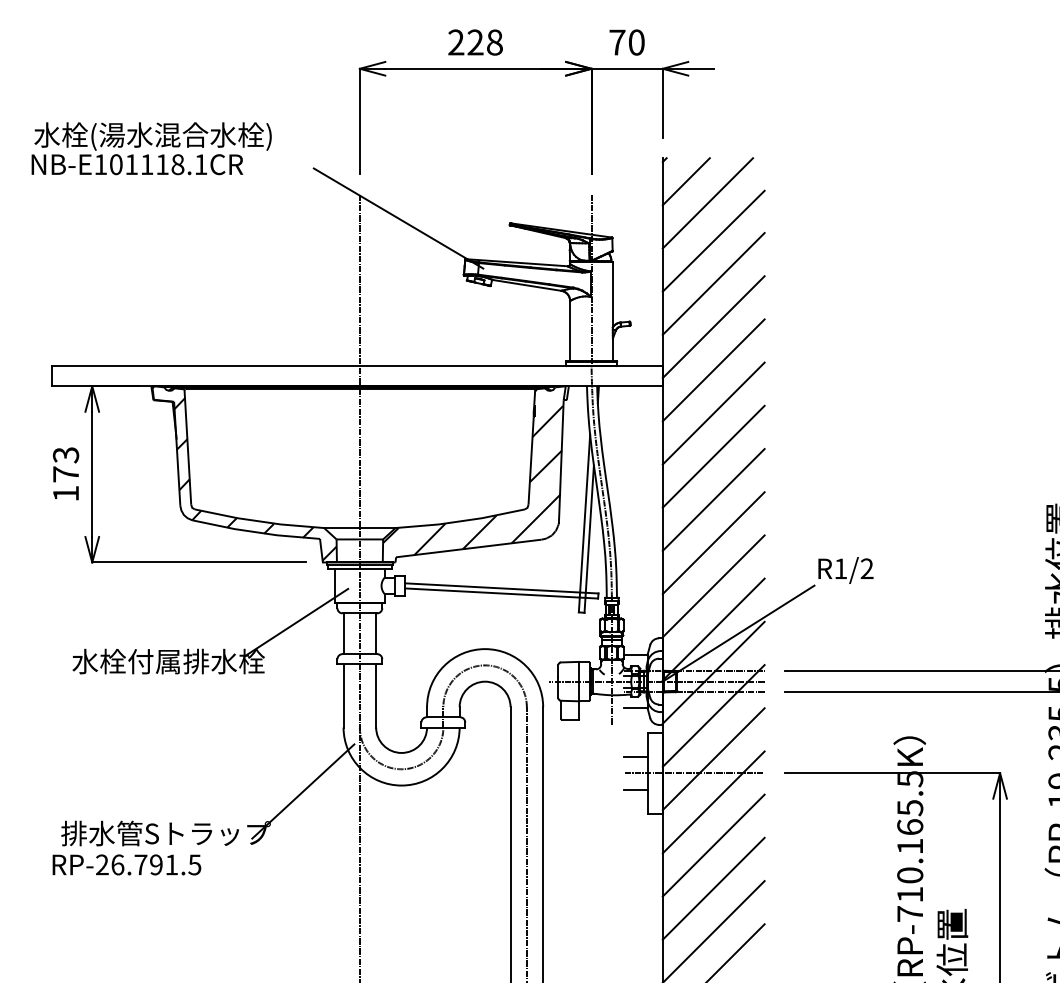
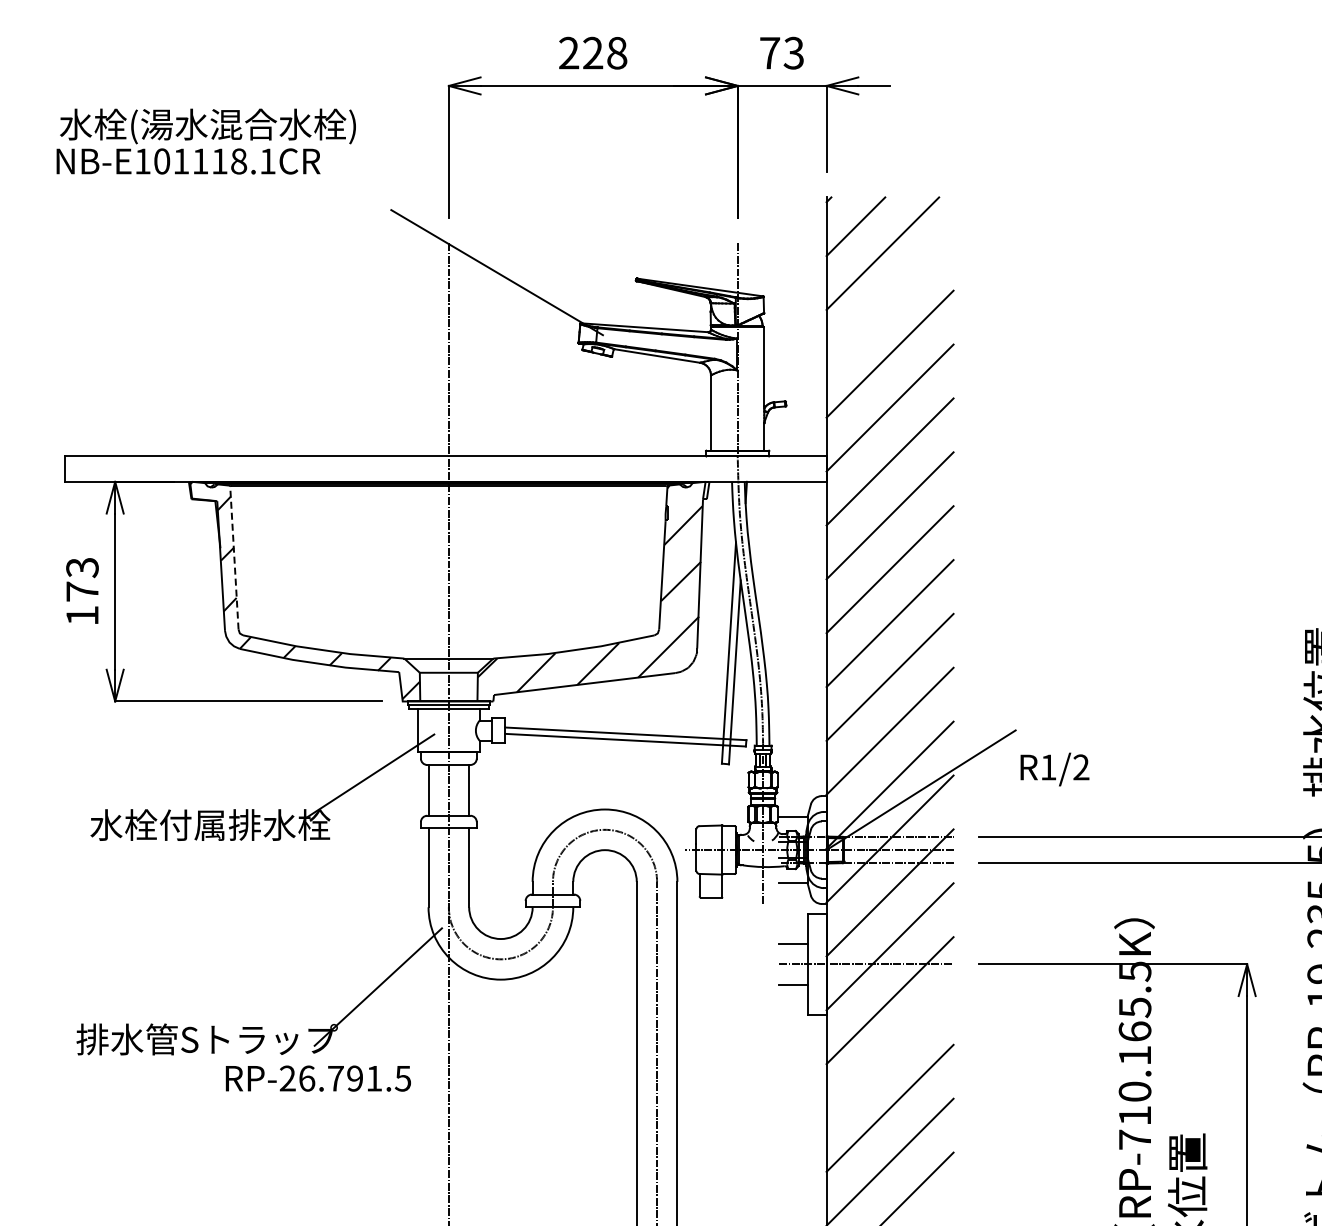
text: (636, 41) -> (793, 52), 70 -> 73
text: (151, 148) -> (205, 141), moved
line: (713, 240) -> (889, 300), removed
line: (187, 446) -> (234, 557), solid -> dashed
text: (845, 570) -> (1054, 769), moved
line: (713, 845) -> (889, 1054), removed
text: (126, 864) -> (317, 1078), moved

